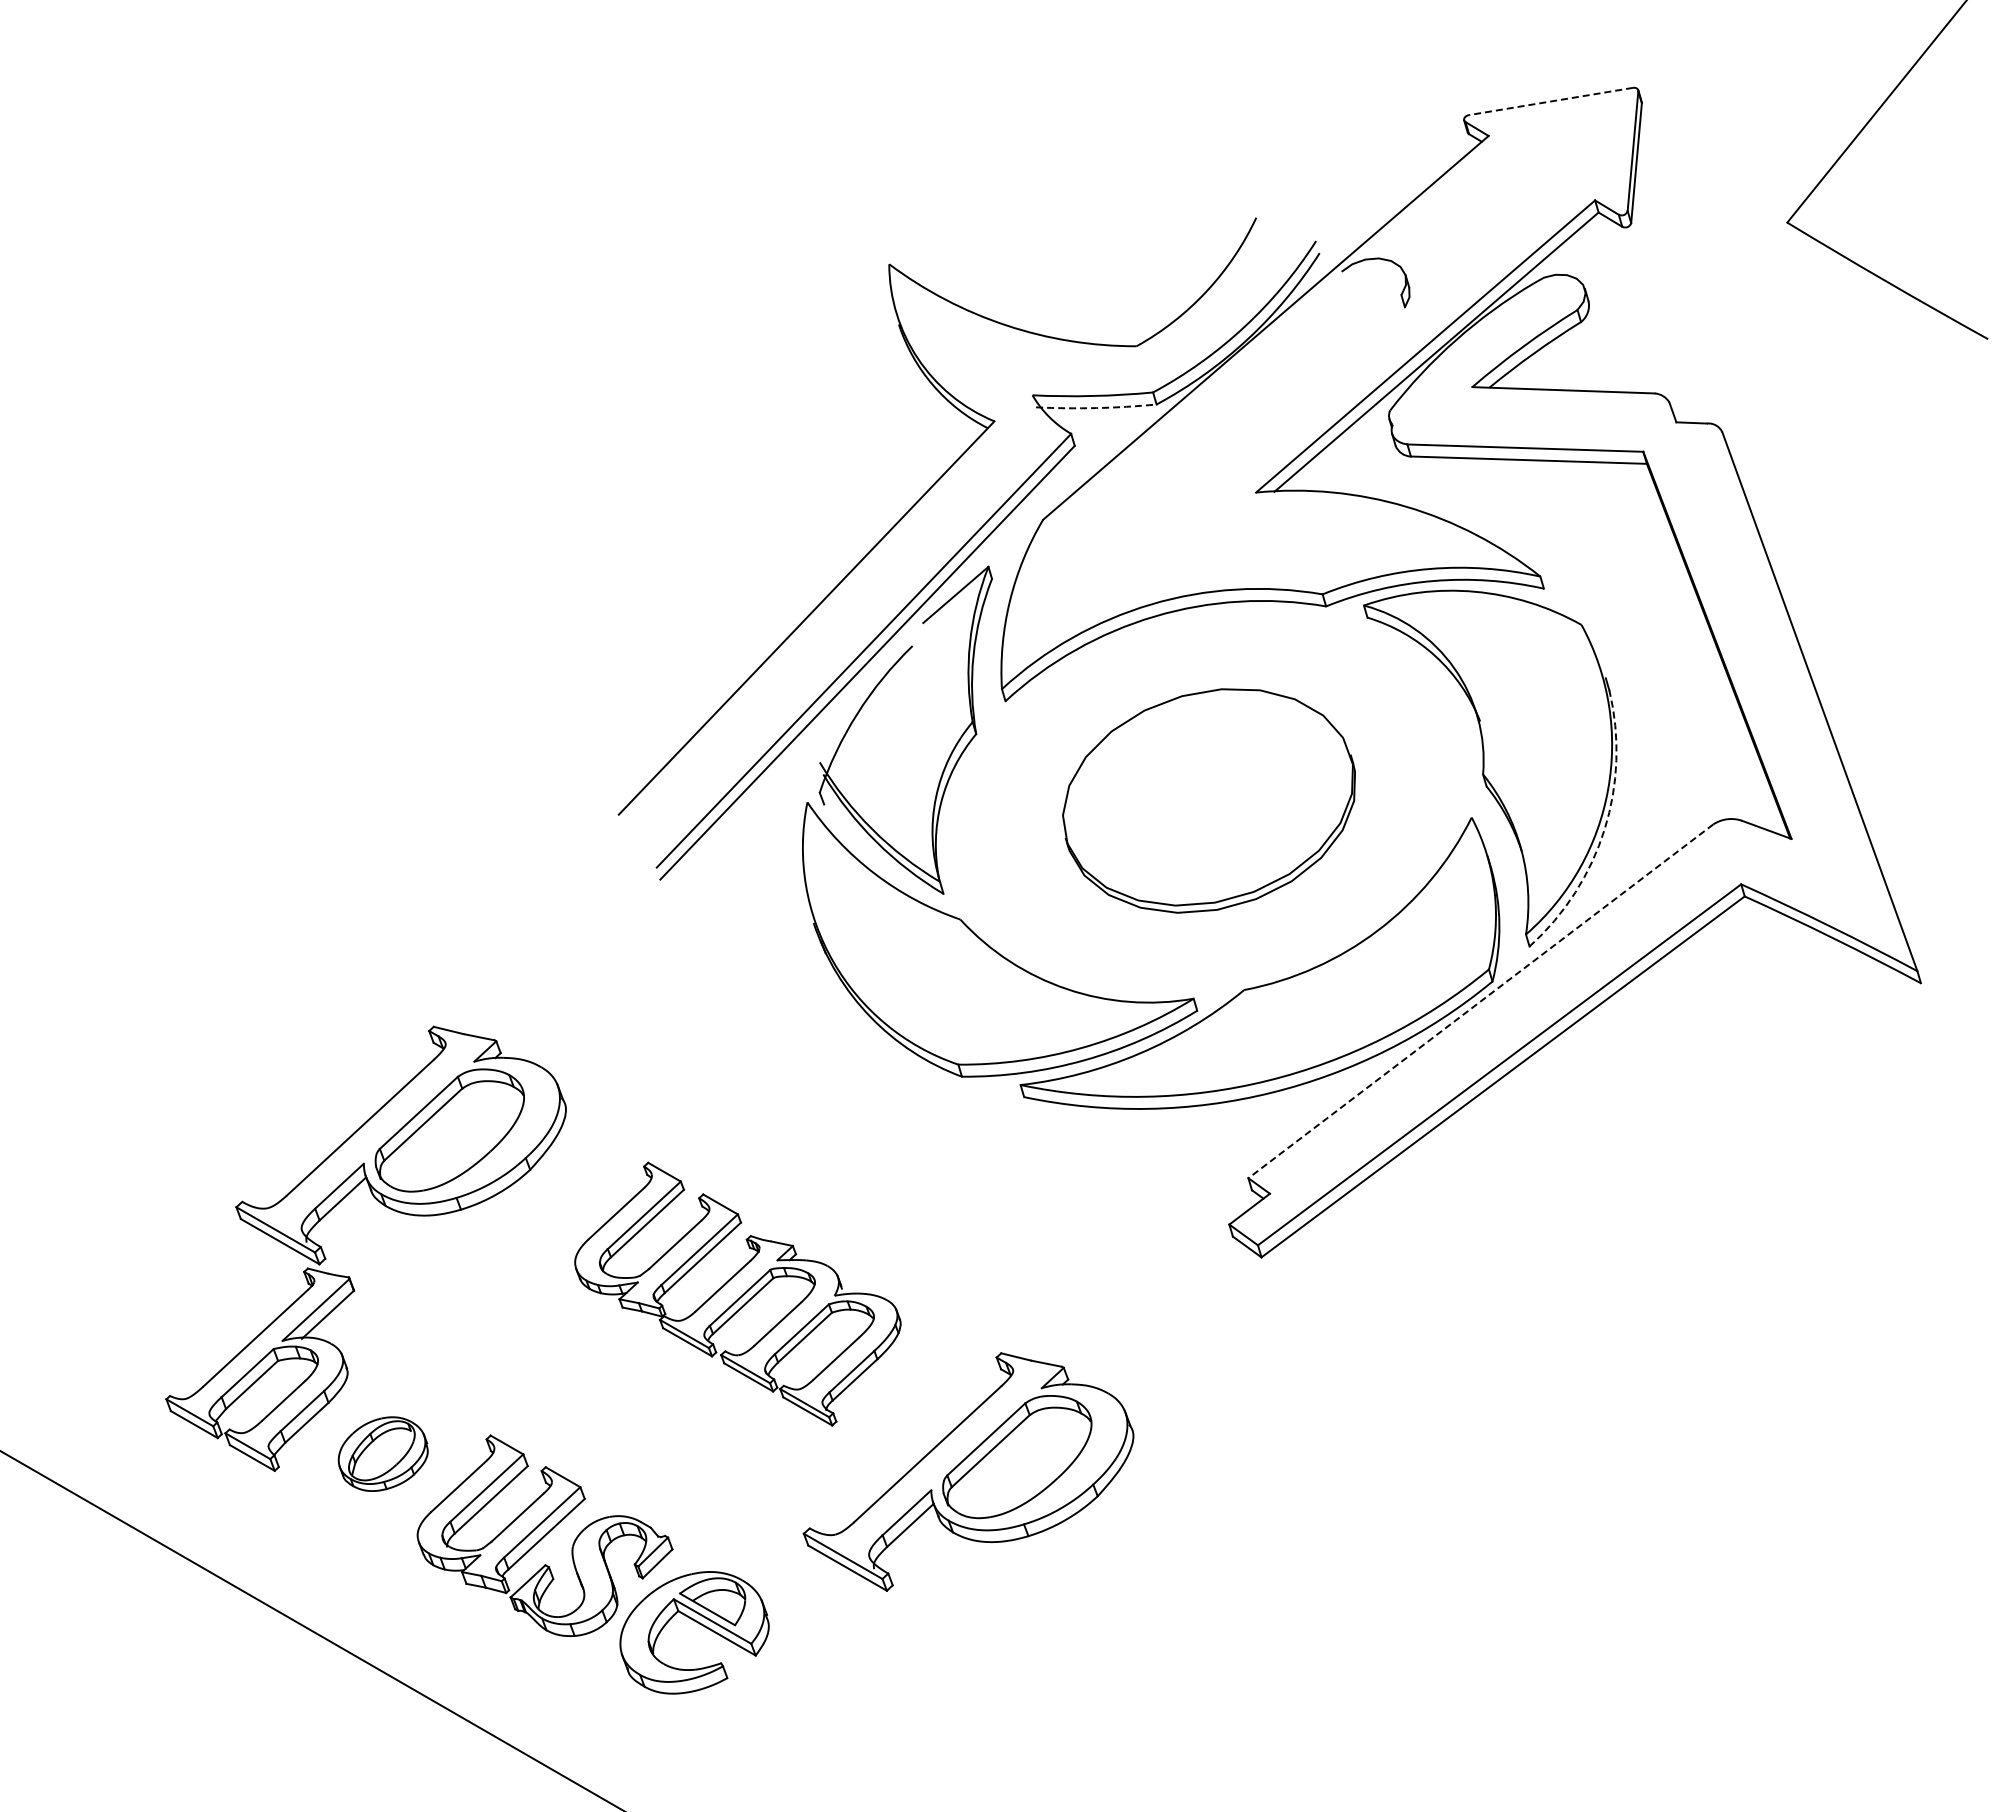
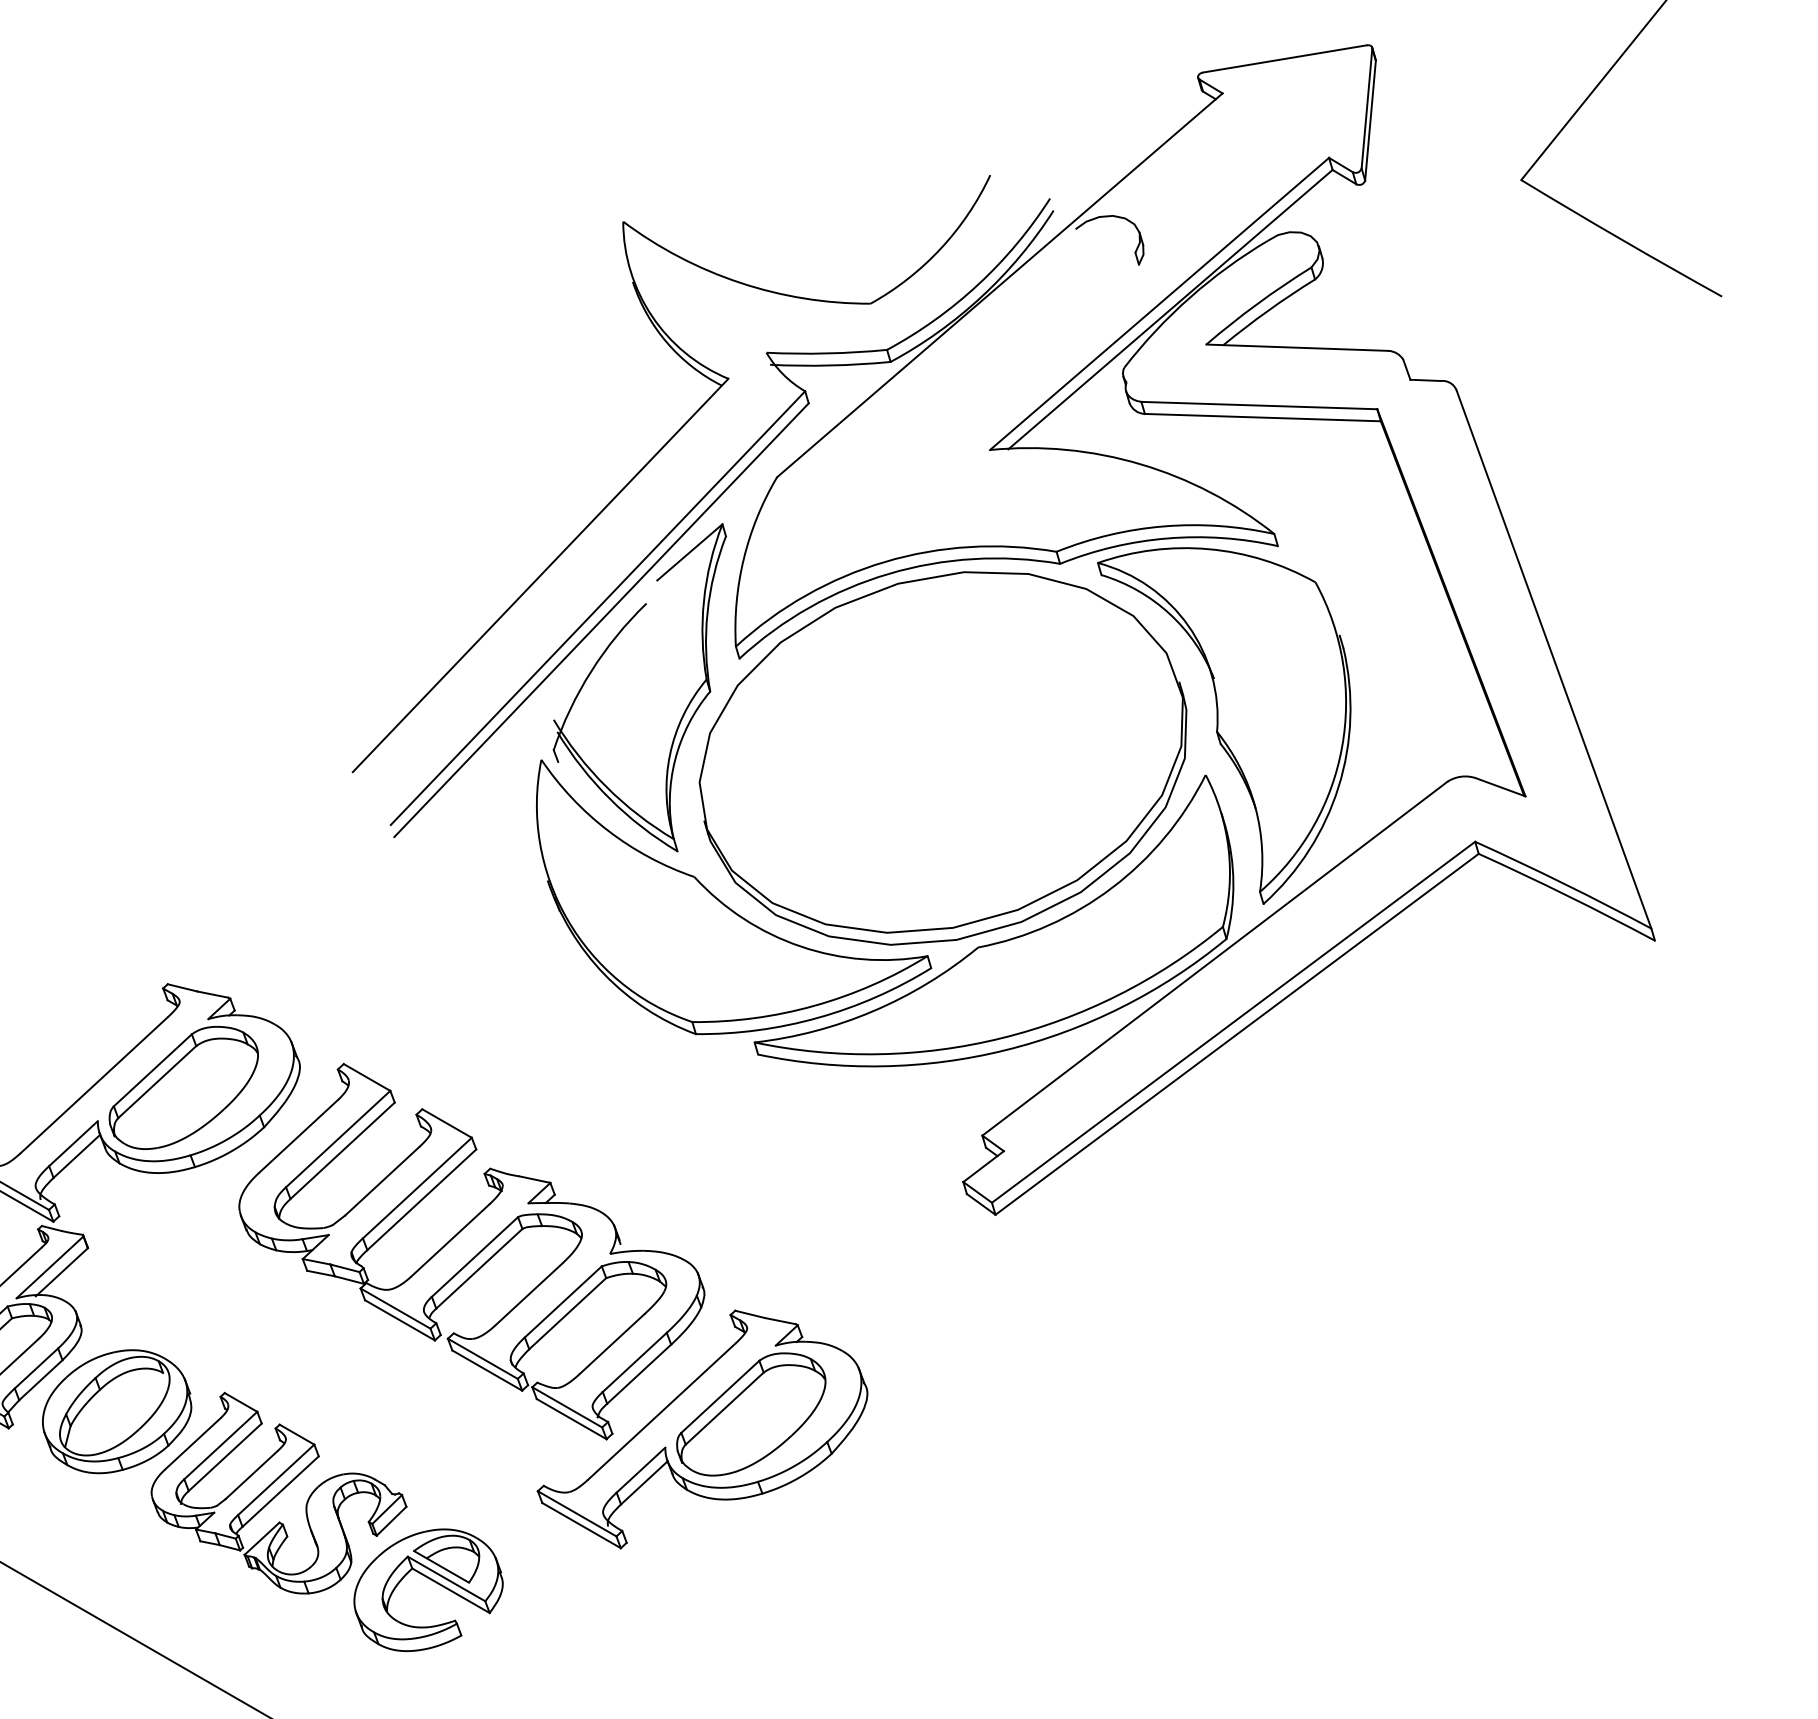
line: (1550, 101) -> (1284, 58), dashed -> solid
arc: (1096, 408) -> (830, 365), dashed -> solid
part: (1208, 800) -> (942, 757), size x1.67
arc: (1604, 829) -> (1338, 786), dashed -> solid
line: (1480, 1001) -> (1214, 958), dashed -> solid
part: (737, 1293) -> (471, 1250), size x1.43
part: (383, 1453) -> (117, 1410), size x1.67

